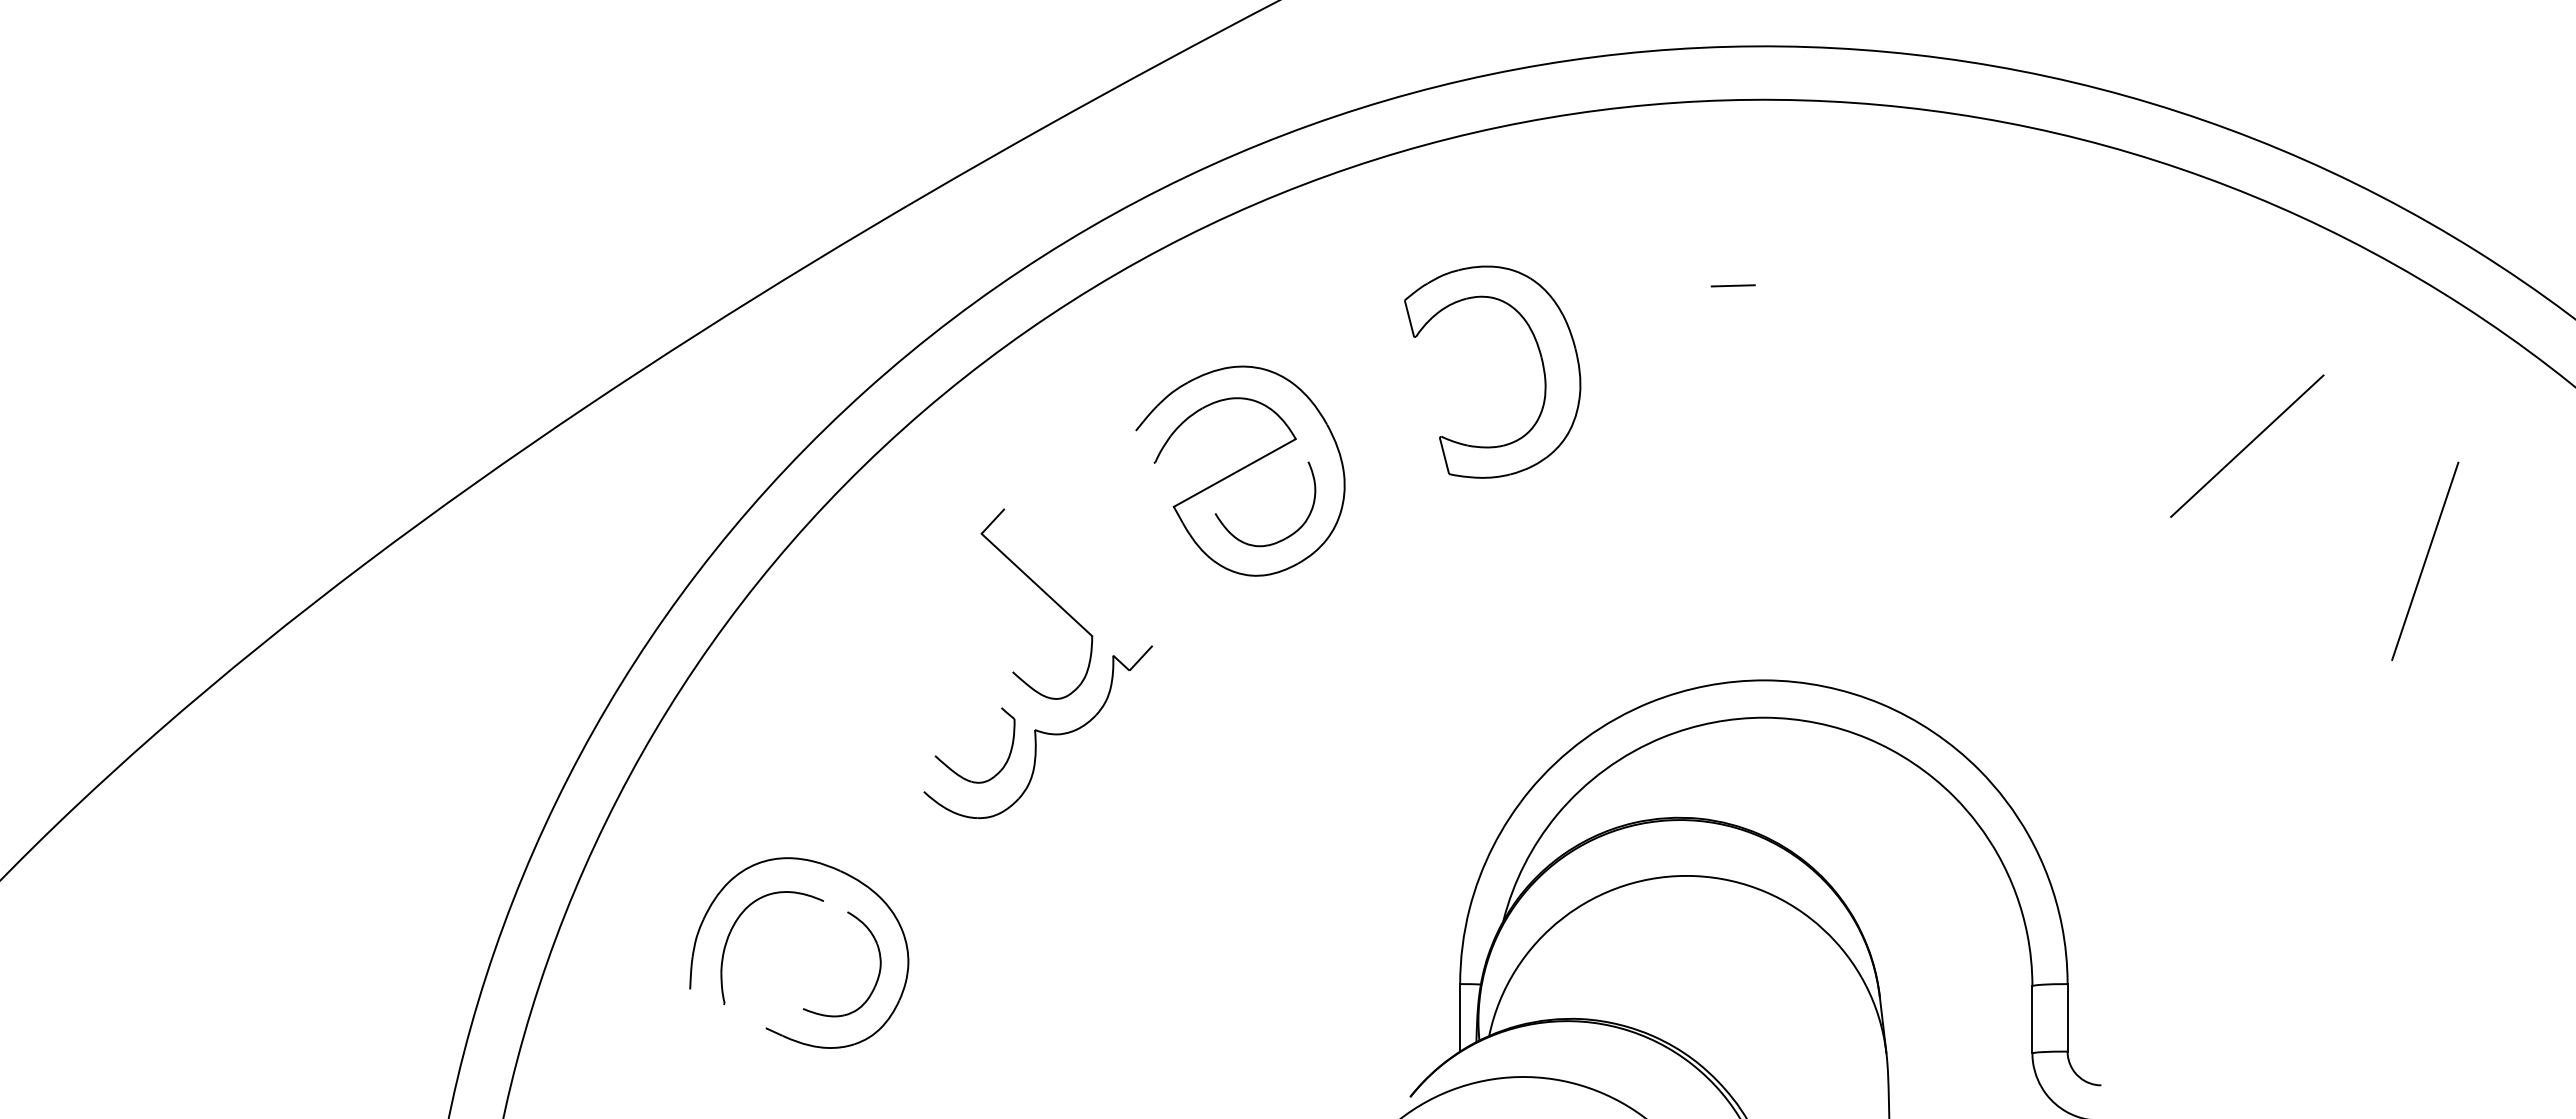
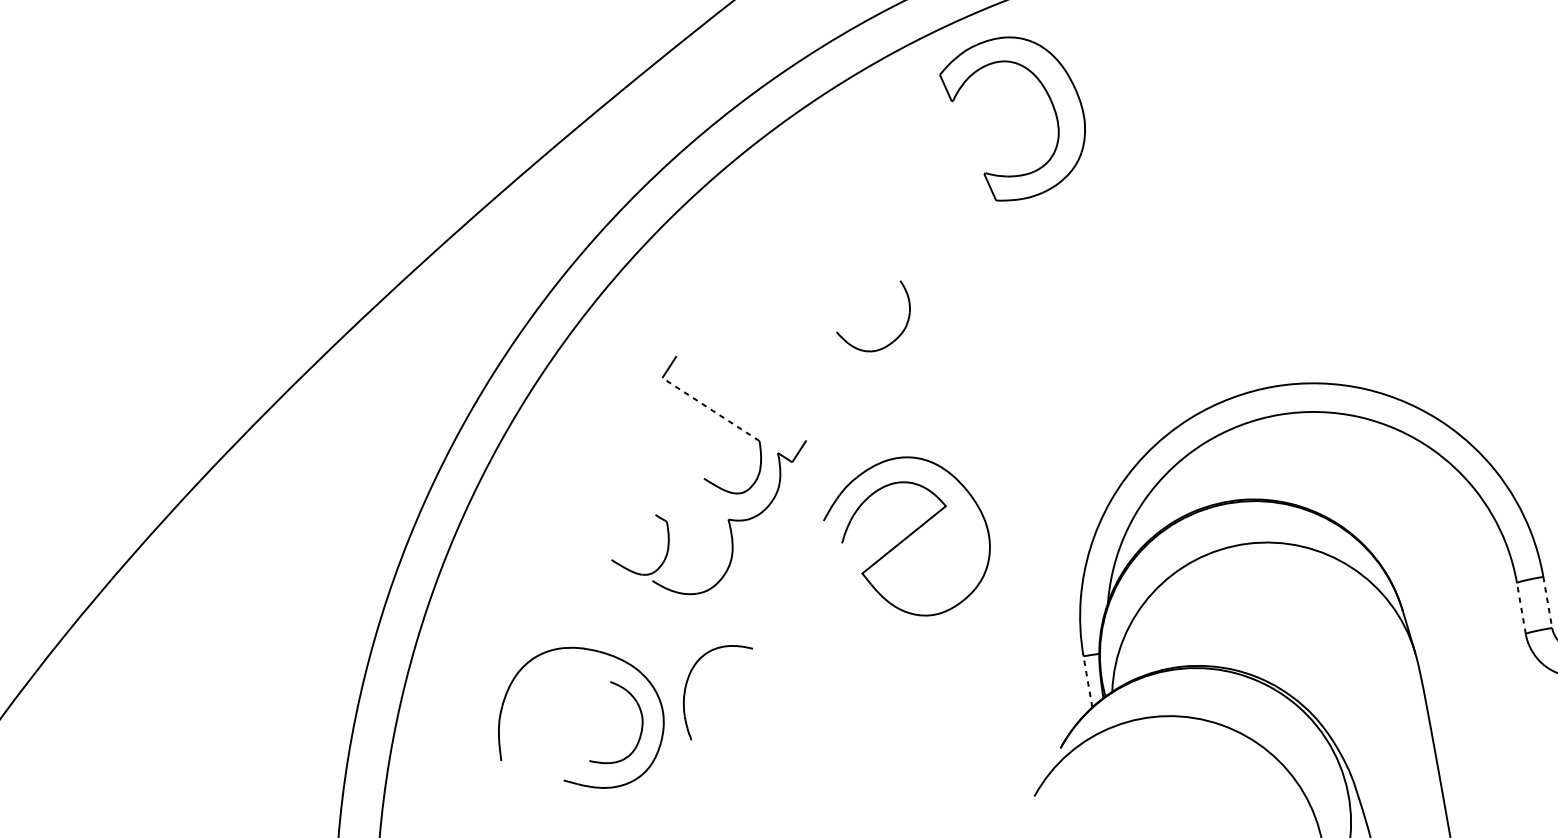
line: (1732, 285) -> (1198, 91), removed
part: (1540, 358) -> (1050, 101), moved
part: (1240, 470) -> (908, 537), moved
line: (1036, 584) -> (710, 409), solid -> dashed
part: (955, 771) -> (629, 569), moved
part: (733, 928) -> (688, 681), moved
line: (1460, 1017) -> (1088, 681), solid -> dashed
line: (2067, 1017) -> (1547, 602), solid -> dashed
line: (2032, 1019) -> (1521, 608), solid -> dashed

